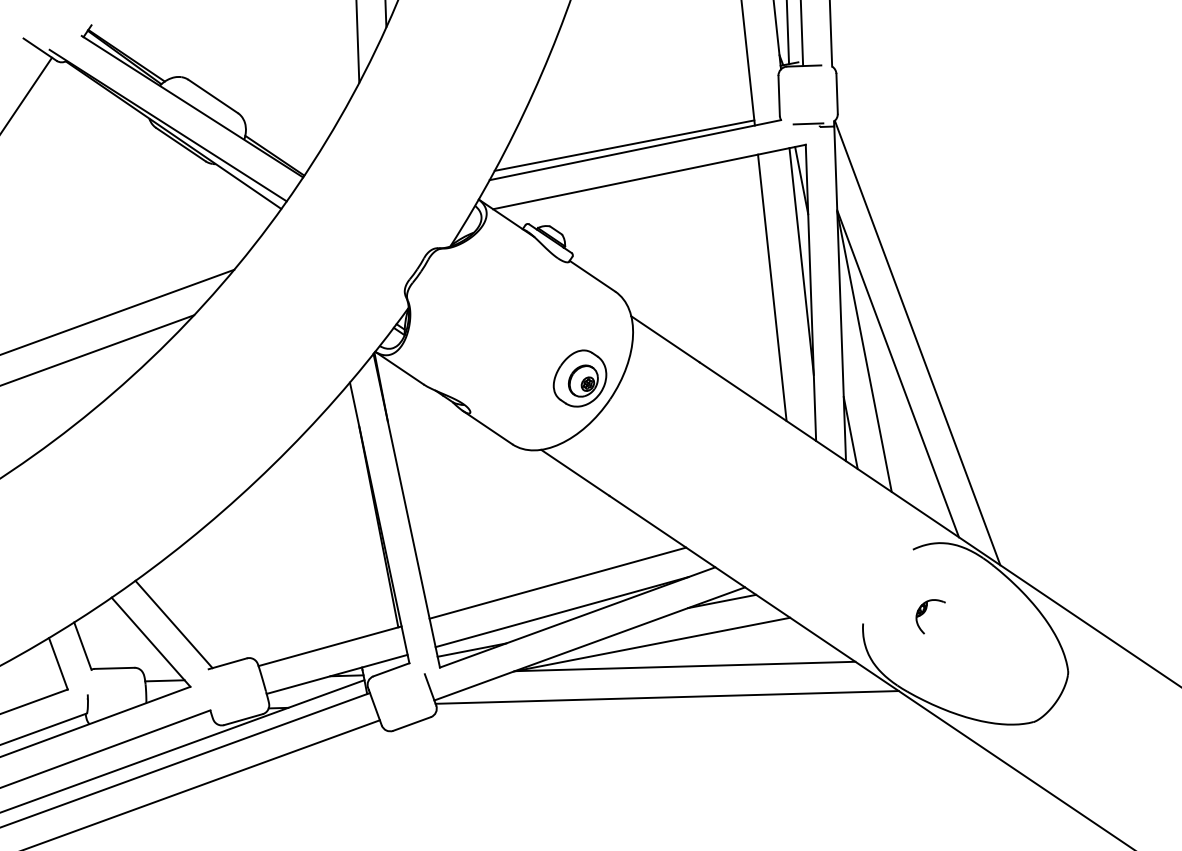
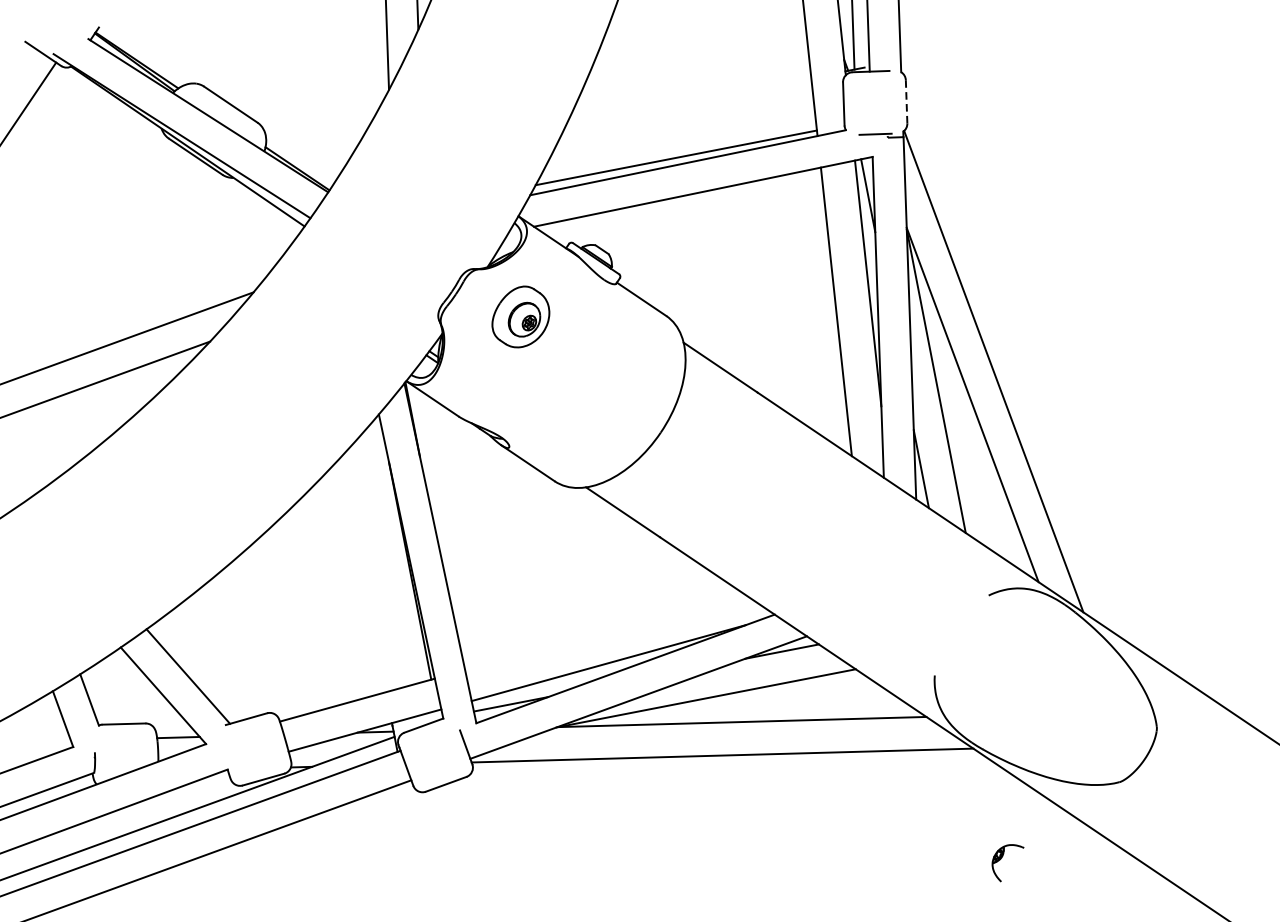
line: (837, 93) -> (907, 101), solid -> dashed
part: (579, 378) -> (520, 316), moved
line: (557, 582) -> (603, 631), removed
part: (925, 612) -> (1002, 858), moved

